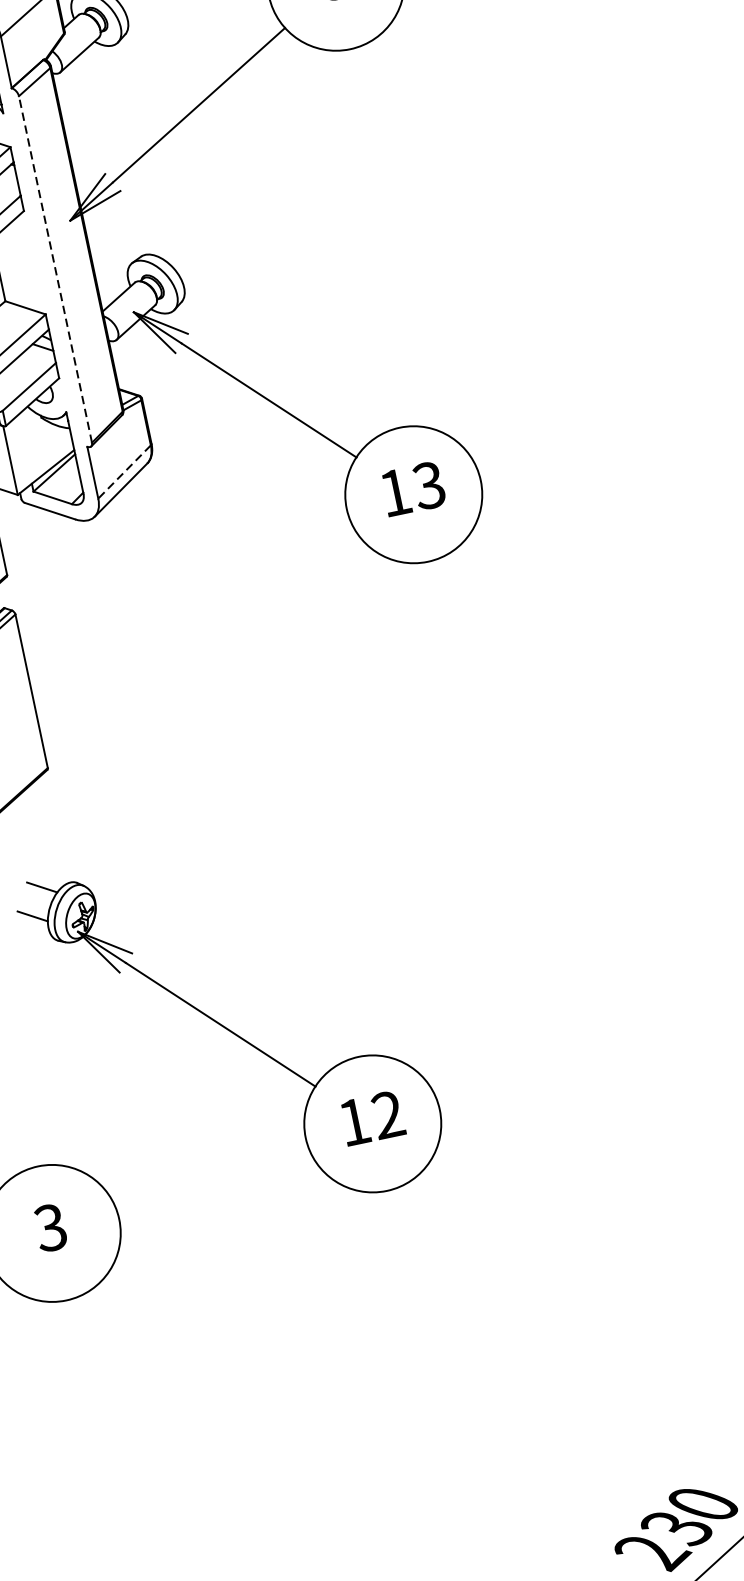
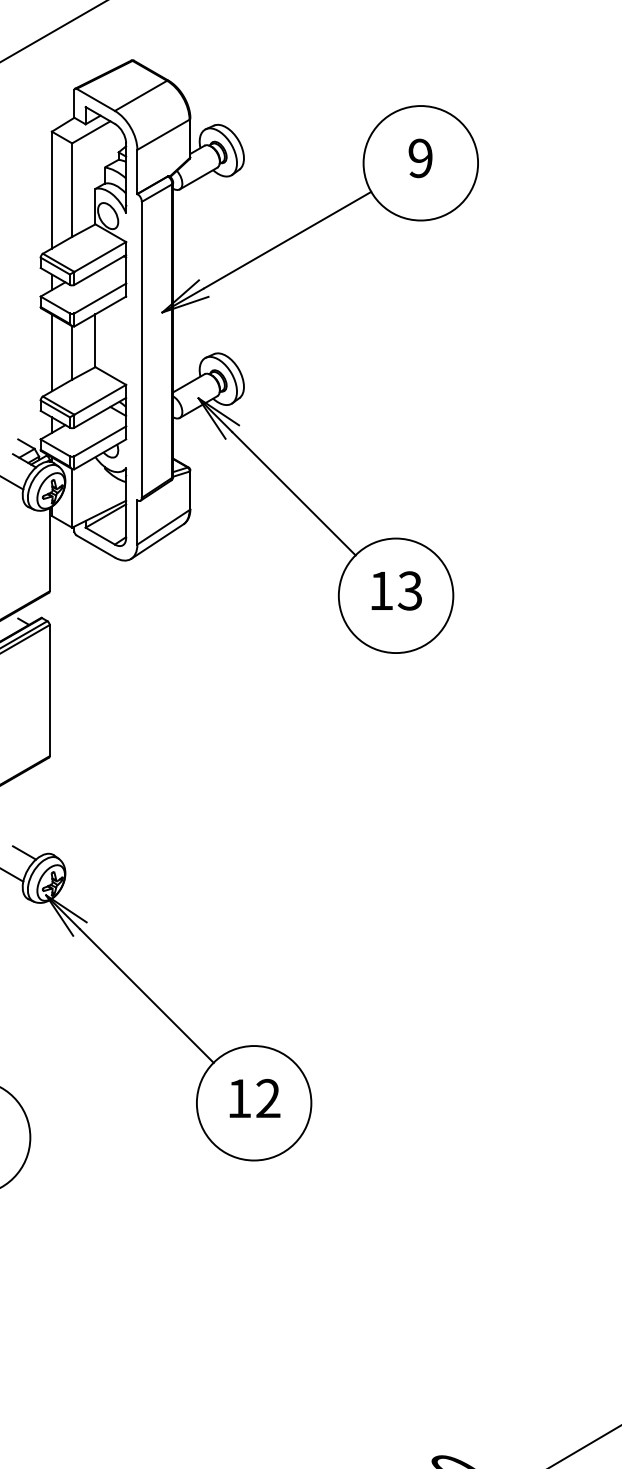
line: (54, 269) -> (141, 349), dashed -> solid
line: (124, 472) -> (163, 527), dashed -> solid

